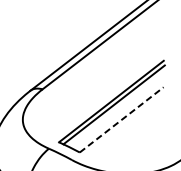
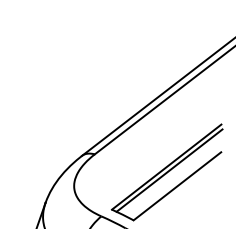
line: (121, 120) -> (177, 186), dashed -> solid

